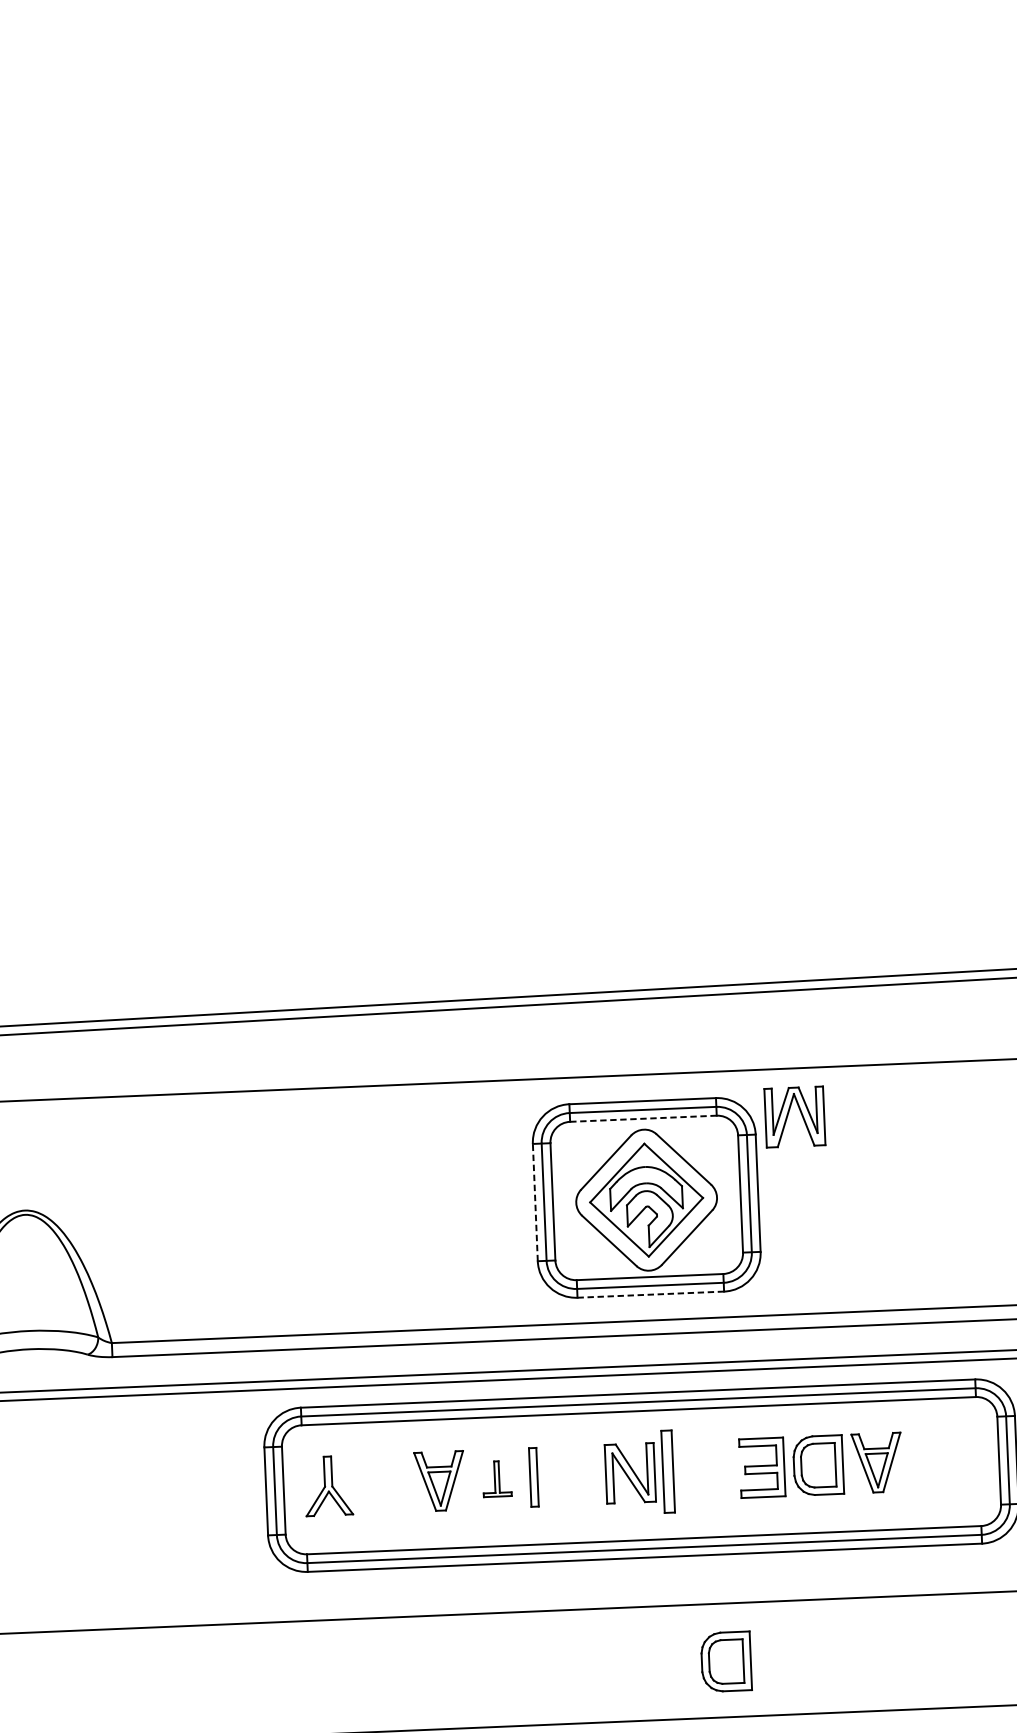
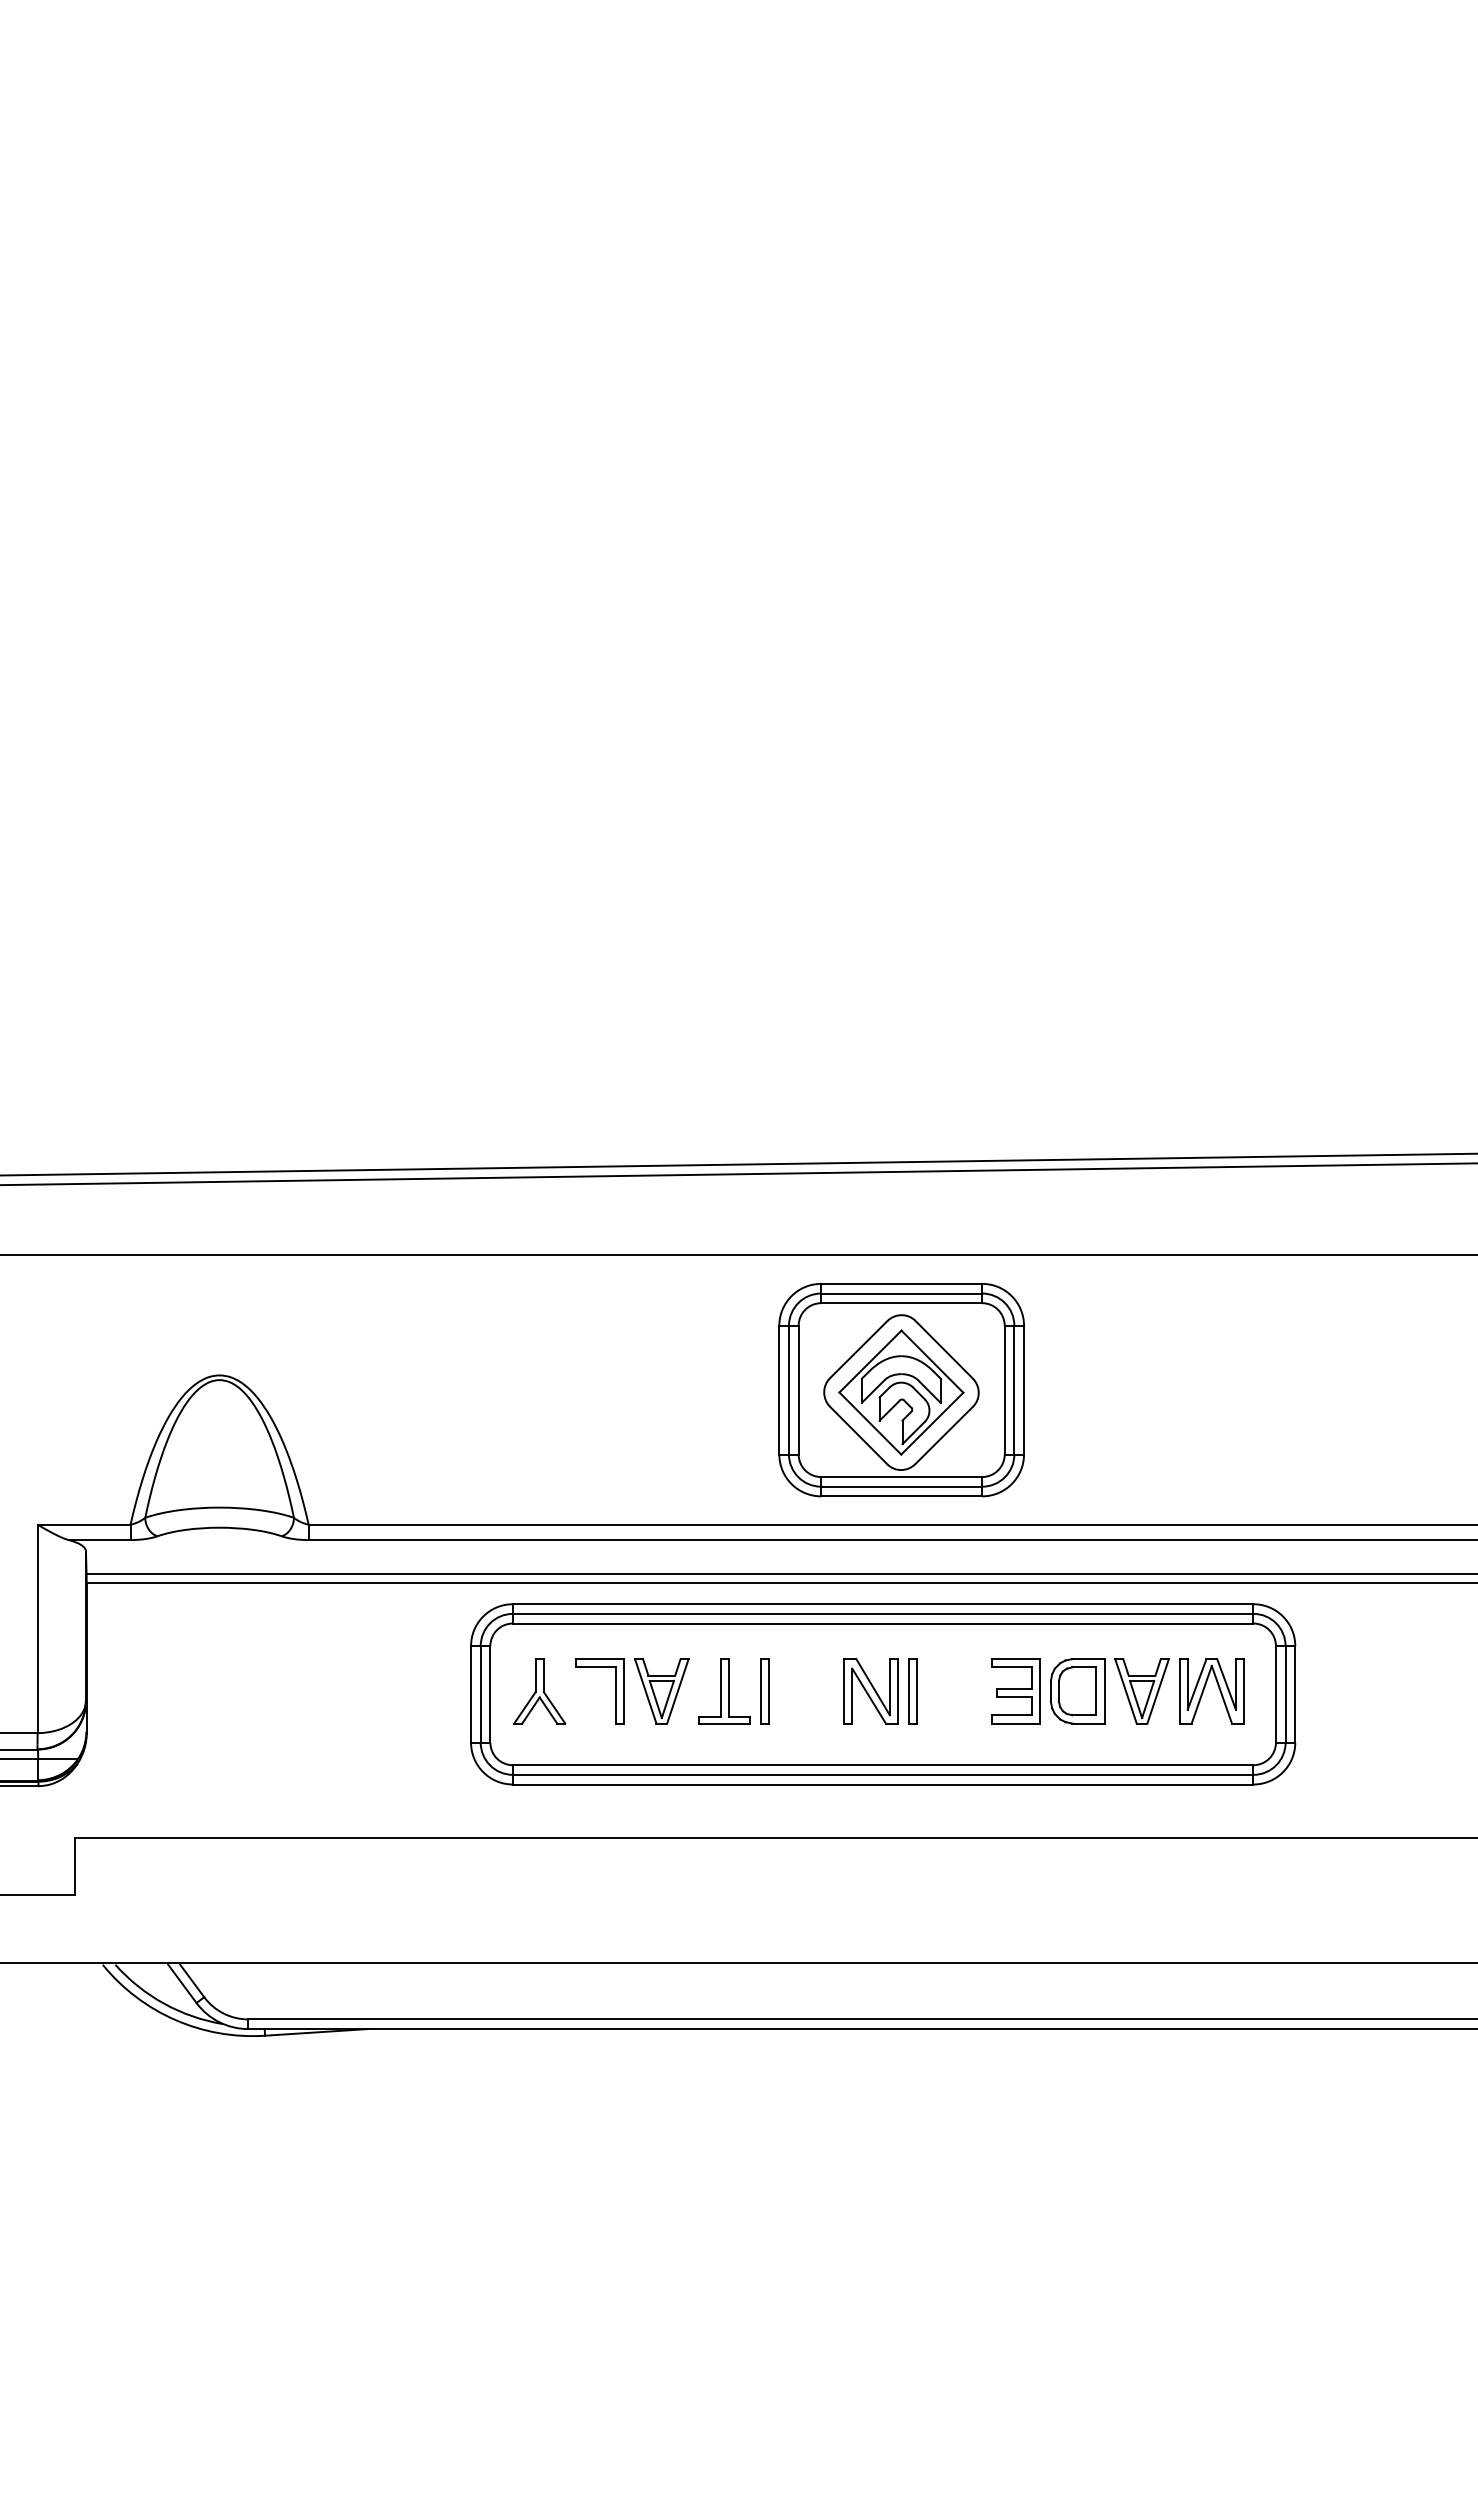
part: (788, 1116) -> (1204, 1690), moved
line: (644, 1119) -> (902, 1303), dashed -> solid
line: (535, 1202) -> (779, 1389), dashed -> solid
line: (650, 1294) -> (901, 1496), dashed -> solid
part: (668, 1471) -> (912, 1691), size x0.71
part: (496, 1479) -> (724, 1691), size x1.67
part: (397, 1483) -> (615, 1691), added
part: (726, 1661) -> (967, 1902), removed

